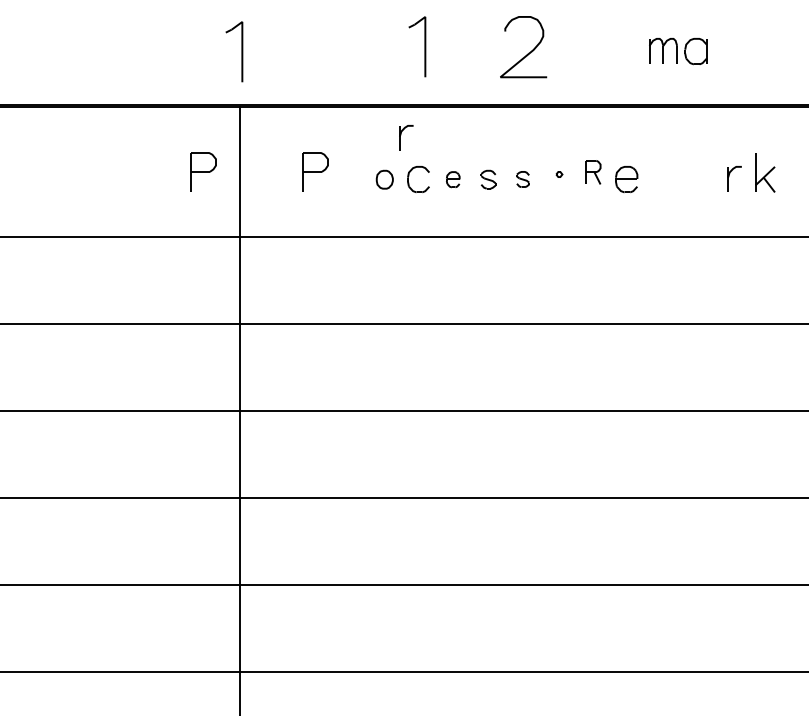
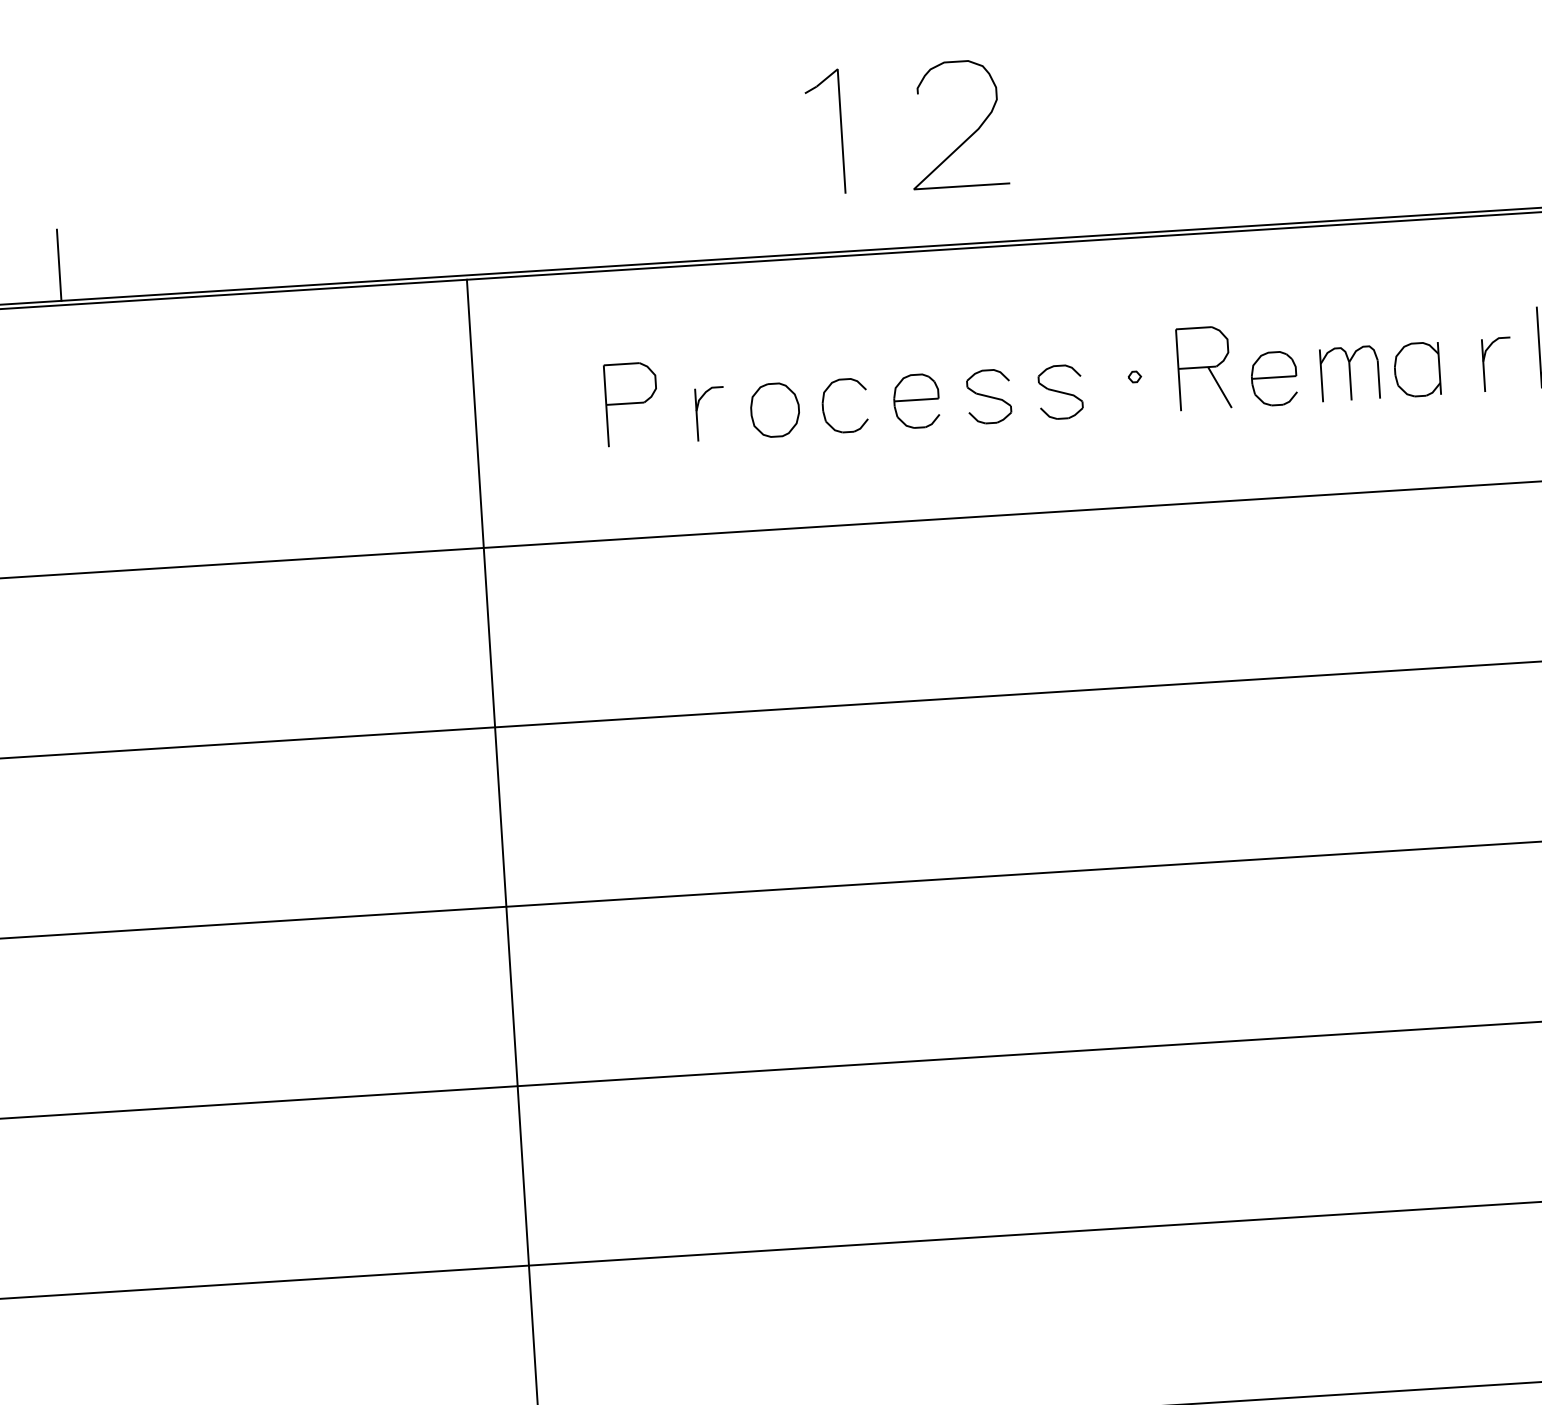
part: (241, 51) -> (462, 164), removed
part: (678, 51) -> (1381, 371), moved
curve: (528, 52) -> (968, 134), moved
line: (43, 87) -> (58, 264), added
part: (406, 137) -> (710, 411), moved
part: (203, 171) -> (399, 416), removed
part: (593, 172) -> (1204, 368), size x1.67
part: (384, 179) -> (774, 409), size x1.43
part: (452, 179) -> (914, 401), size x1.67
part: (488, 179) -> (989, 396), size x1.43
part: (522, 179) -> (1059, 392), size x1.67

